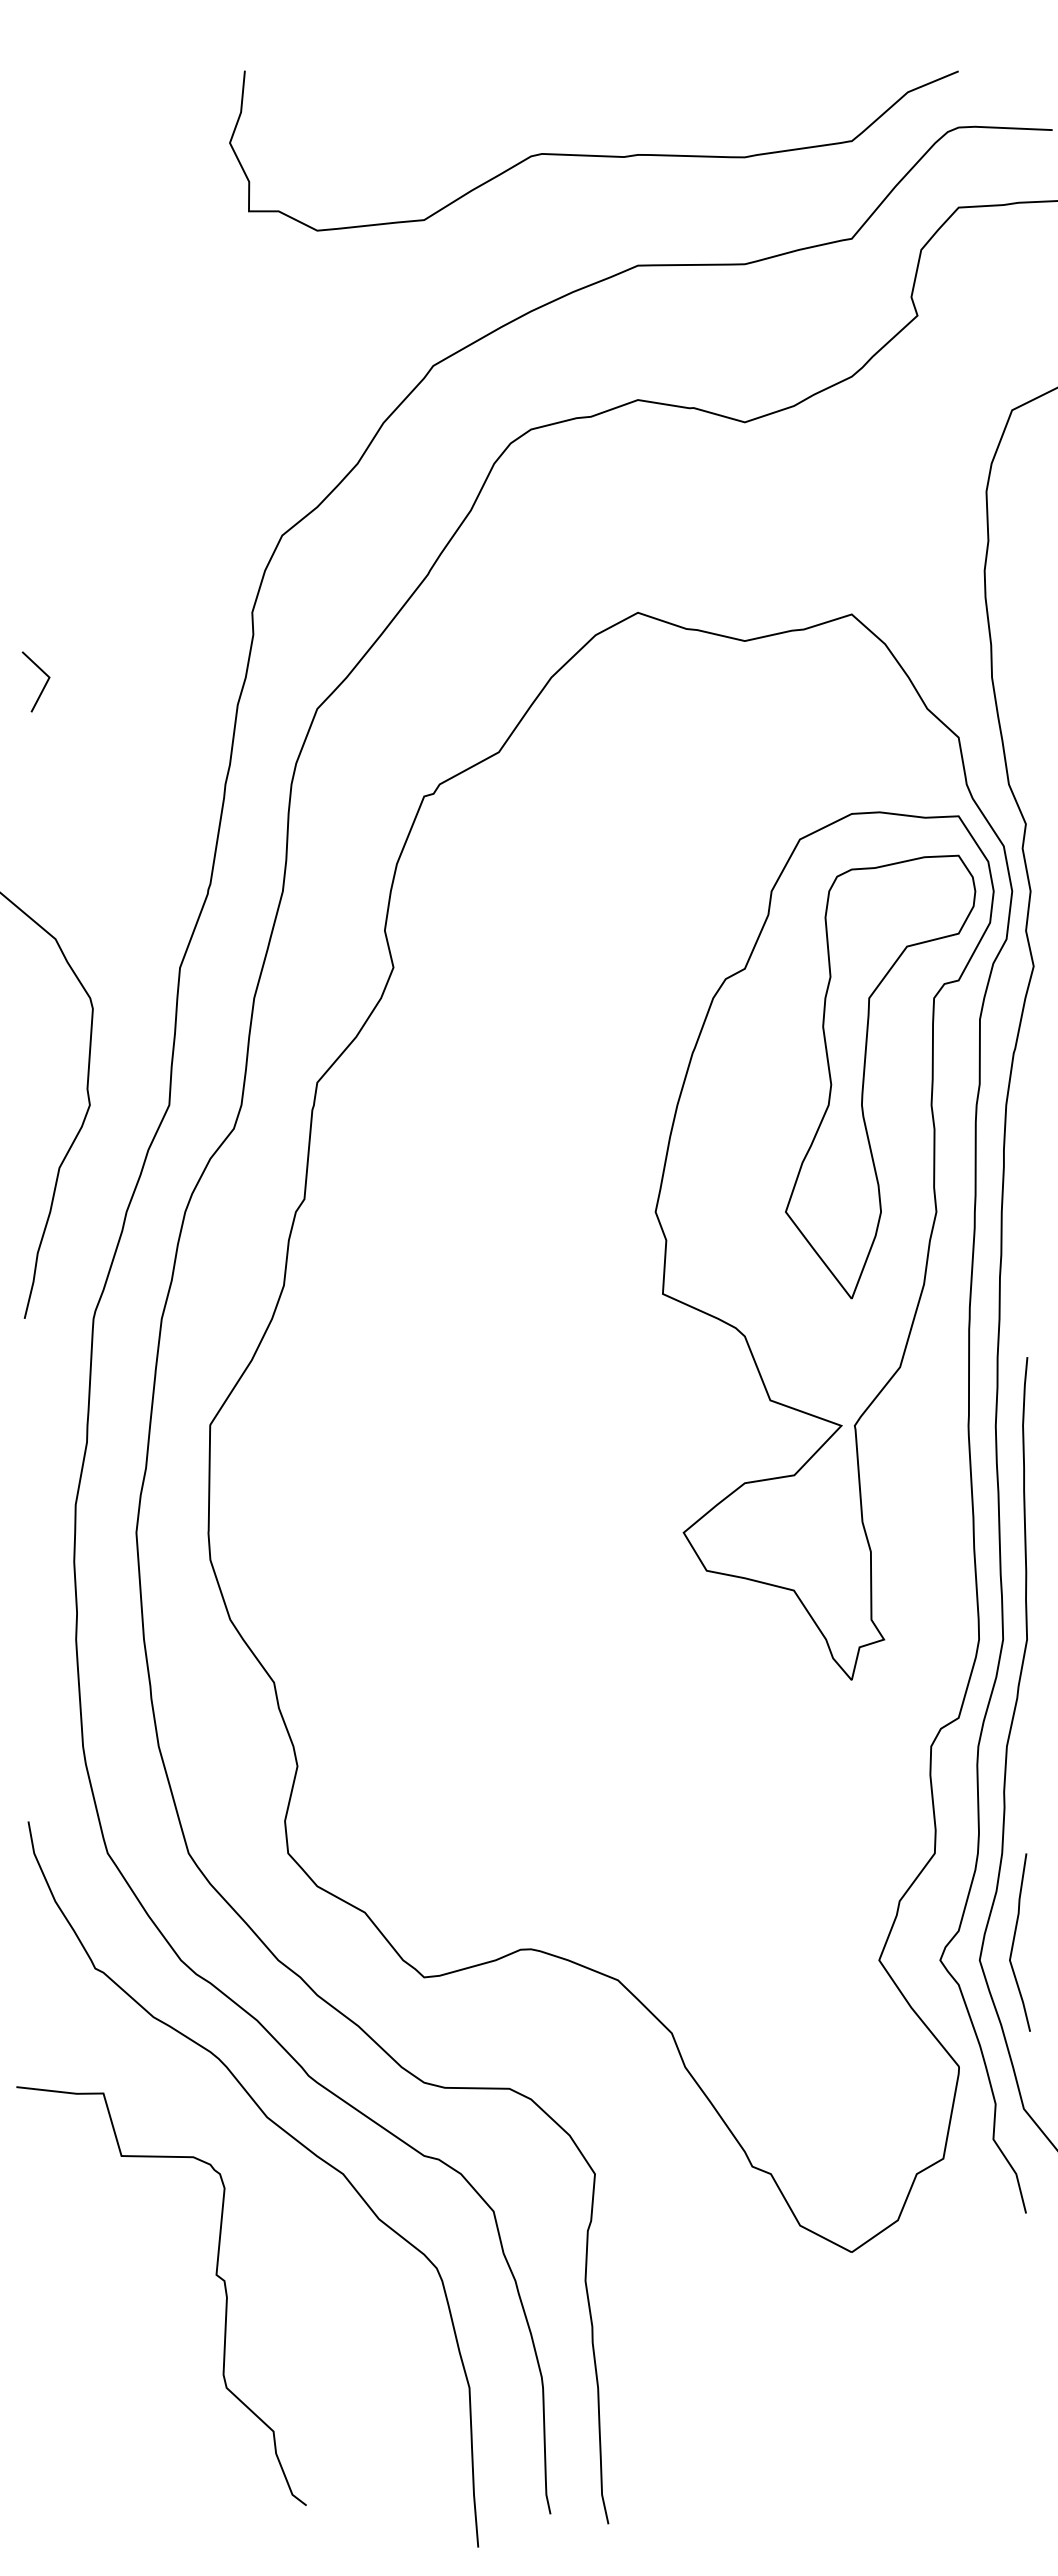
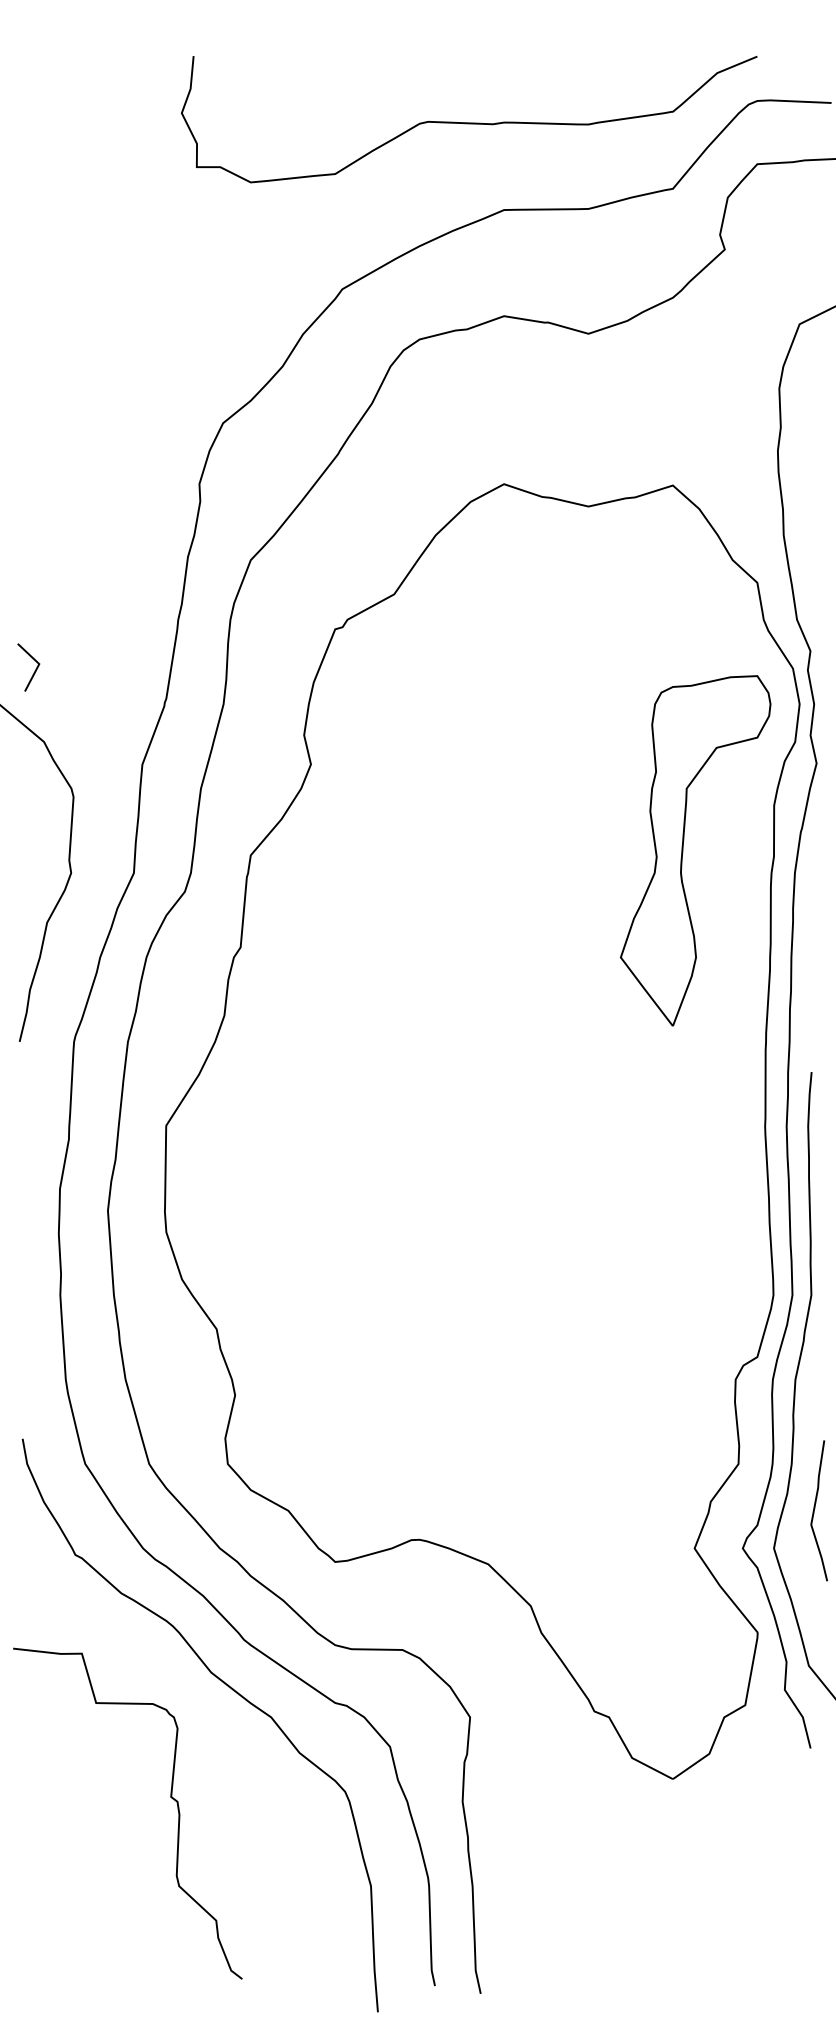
line: (43, 686) -> (34, 671), moved
part: (824, 1245) -> (651, 983), removed
curve: (1014, 1942) -> (814, 1510), moved

